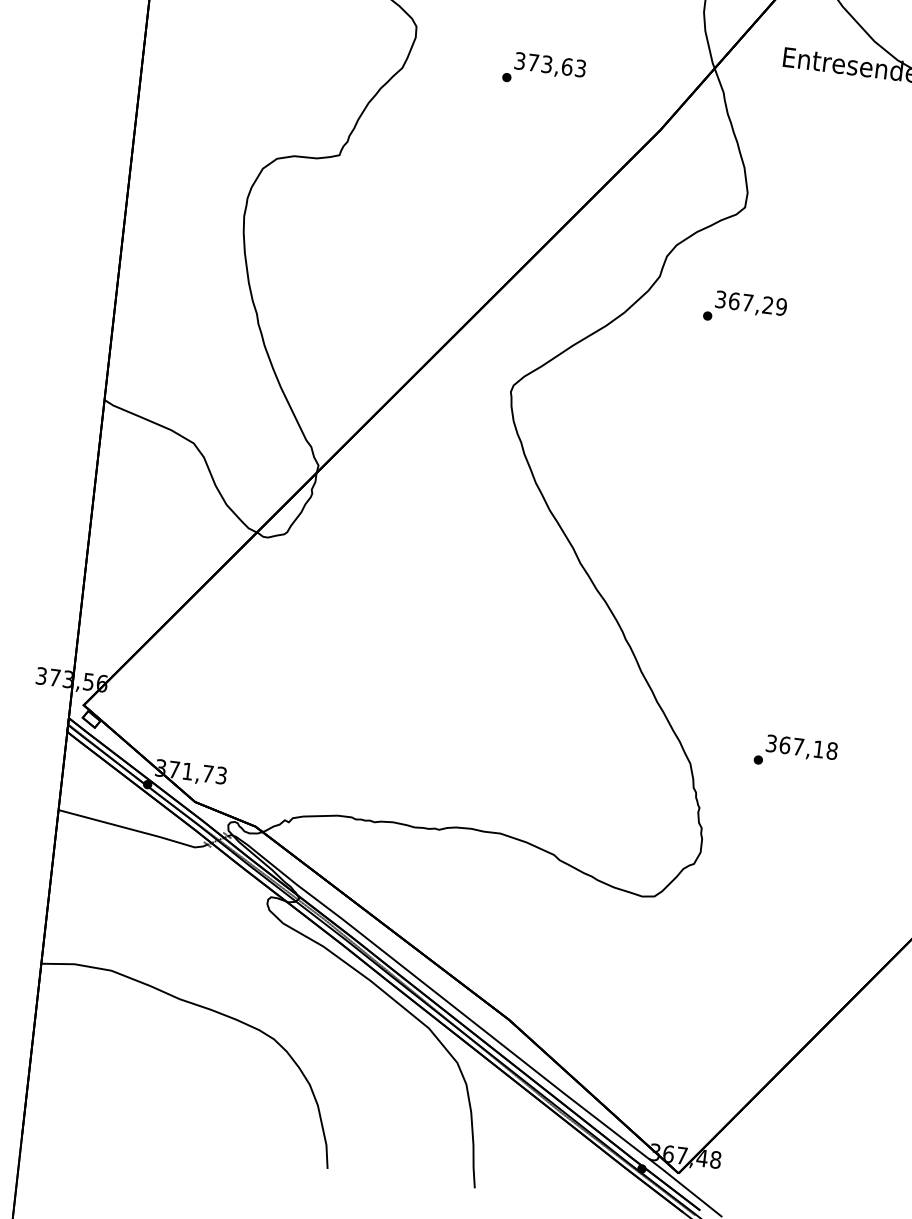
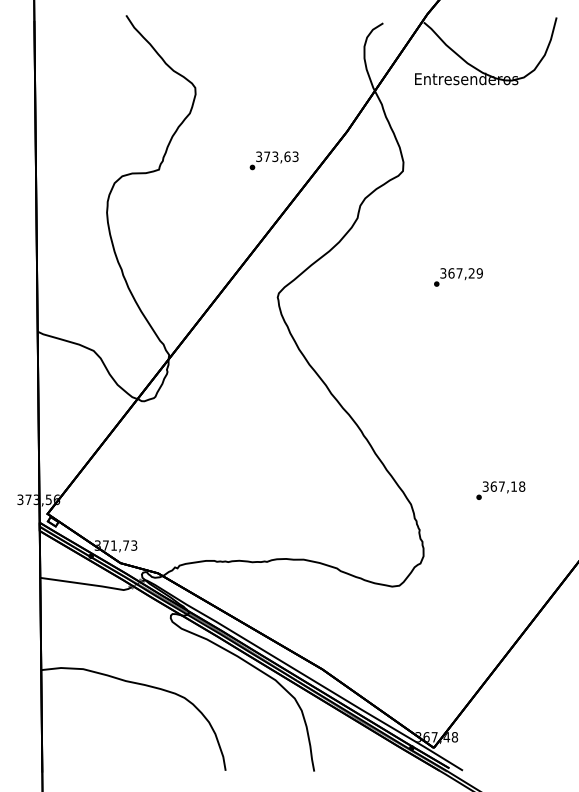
text: (543, 70) -> (273, 160), moved
text: (745, 309) -> (458, 277), moved
text: (795, 753) -> (500, 490), moved

